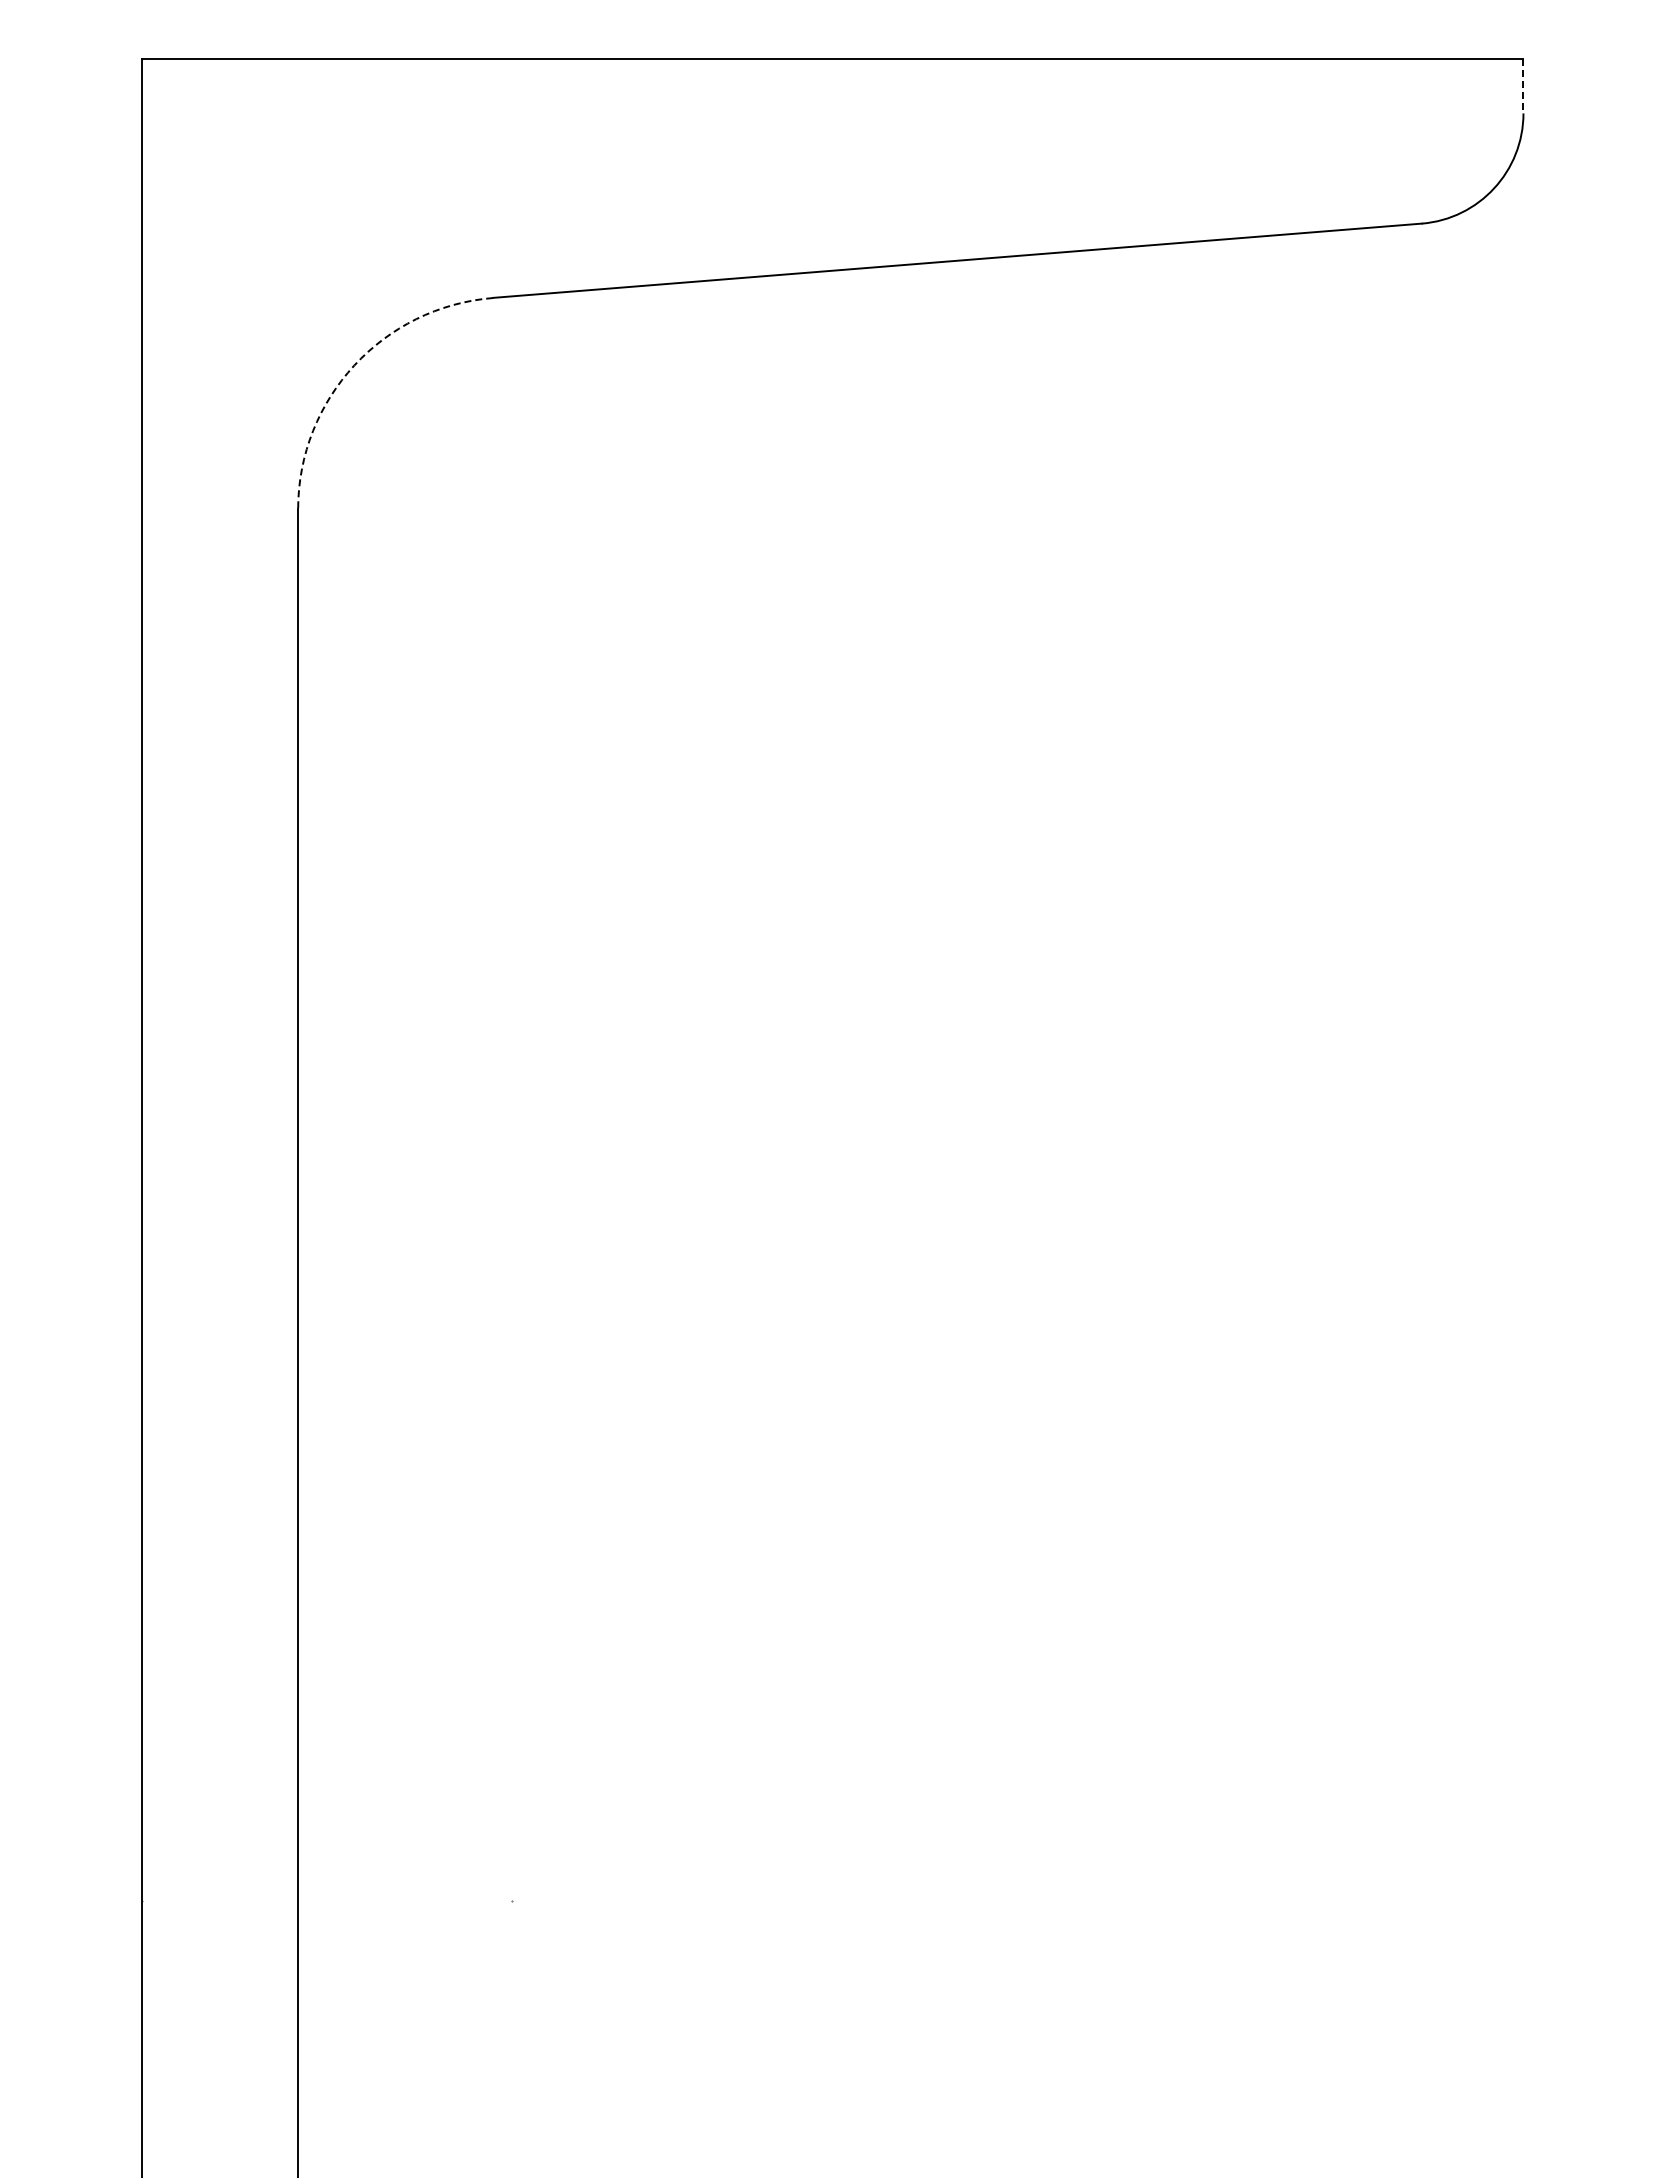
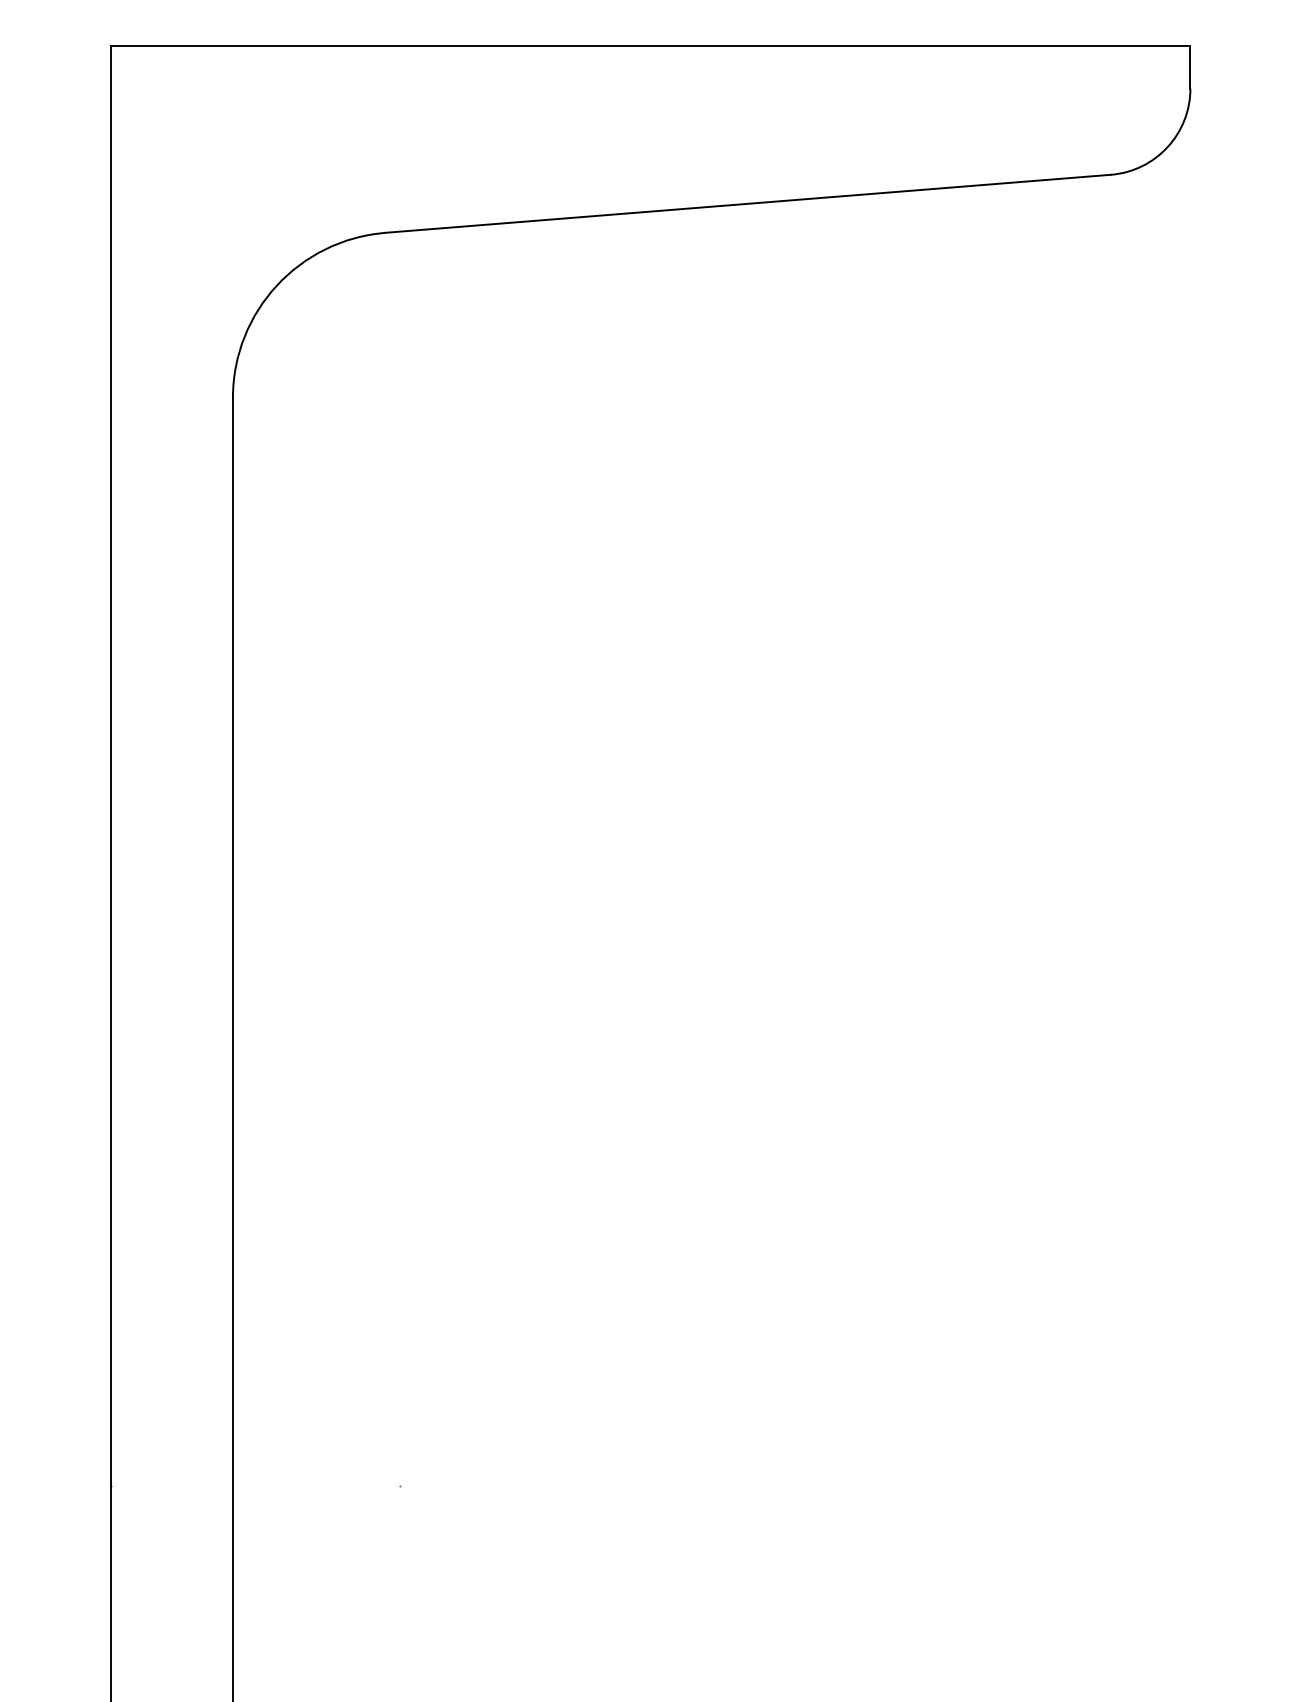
line: (1523, 86) -> (1190, 67), dashed -> solid
arc: (354, 365) -> (276, 285), dashed -> solid

